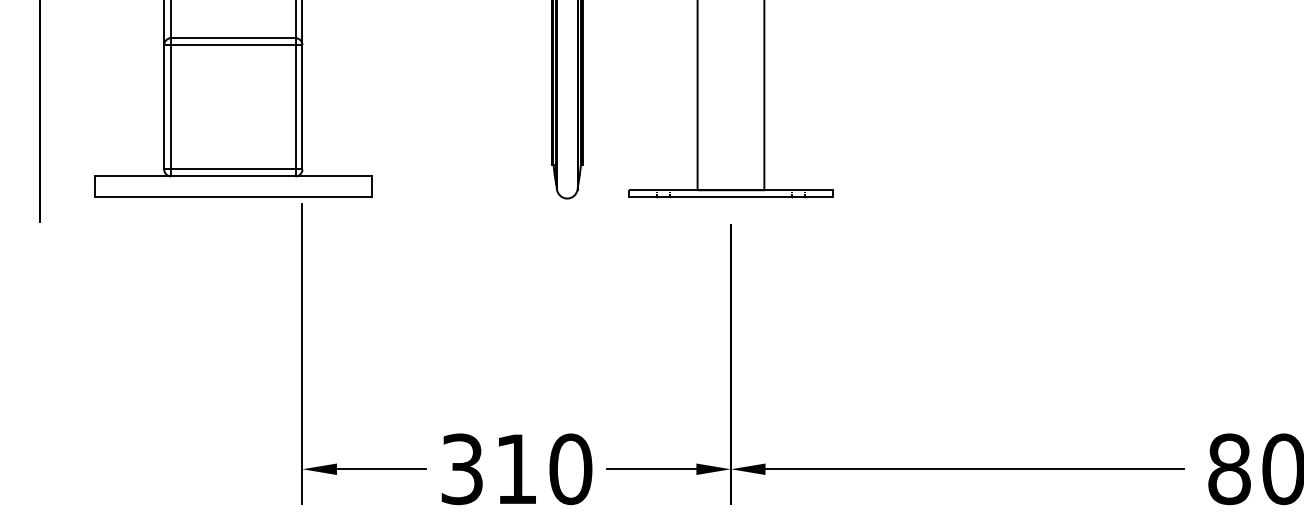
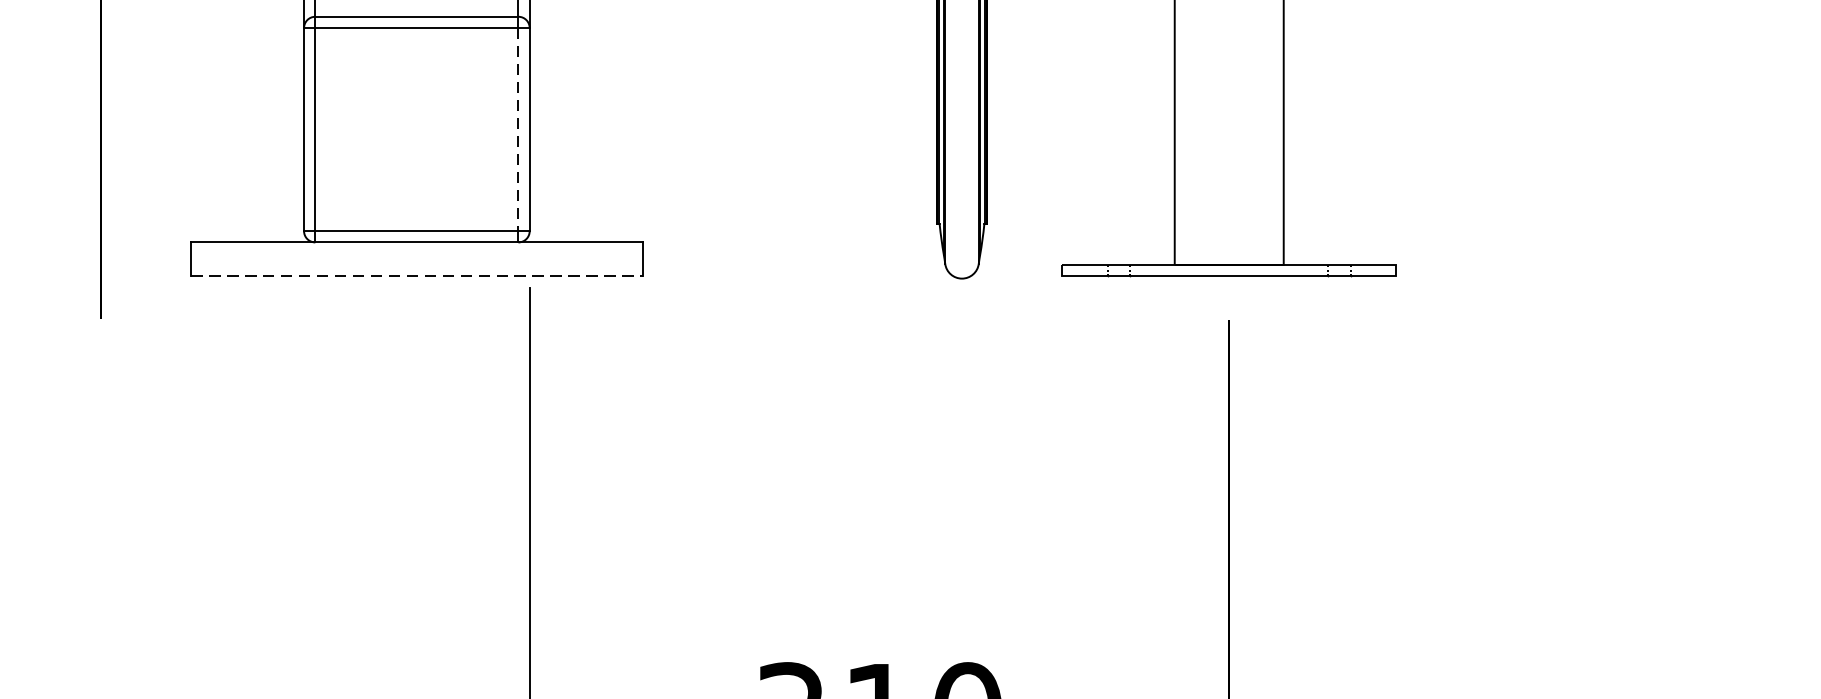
line: (295, 107) -> (518, 129), solid -> dashed
line: (233, 197) -> (417, 276), solid -> dashed

